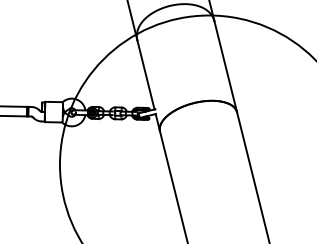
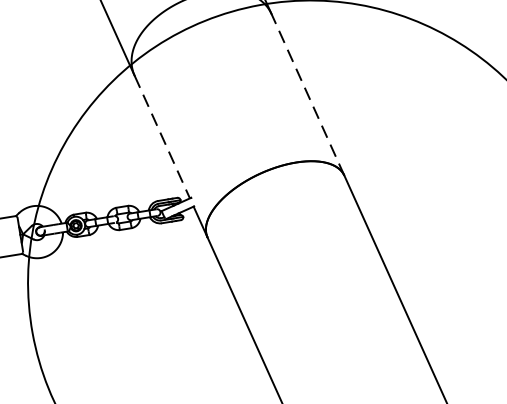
line: (225, 66) -> (307, 94), solid -> dashed
line: (145, 74) -> (161, 136), solid -> dashed

